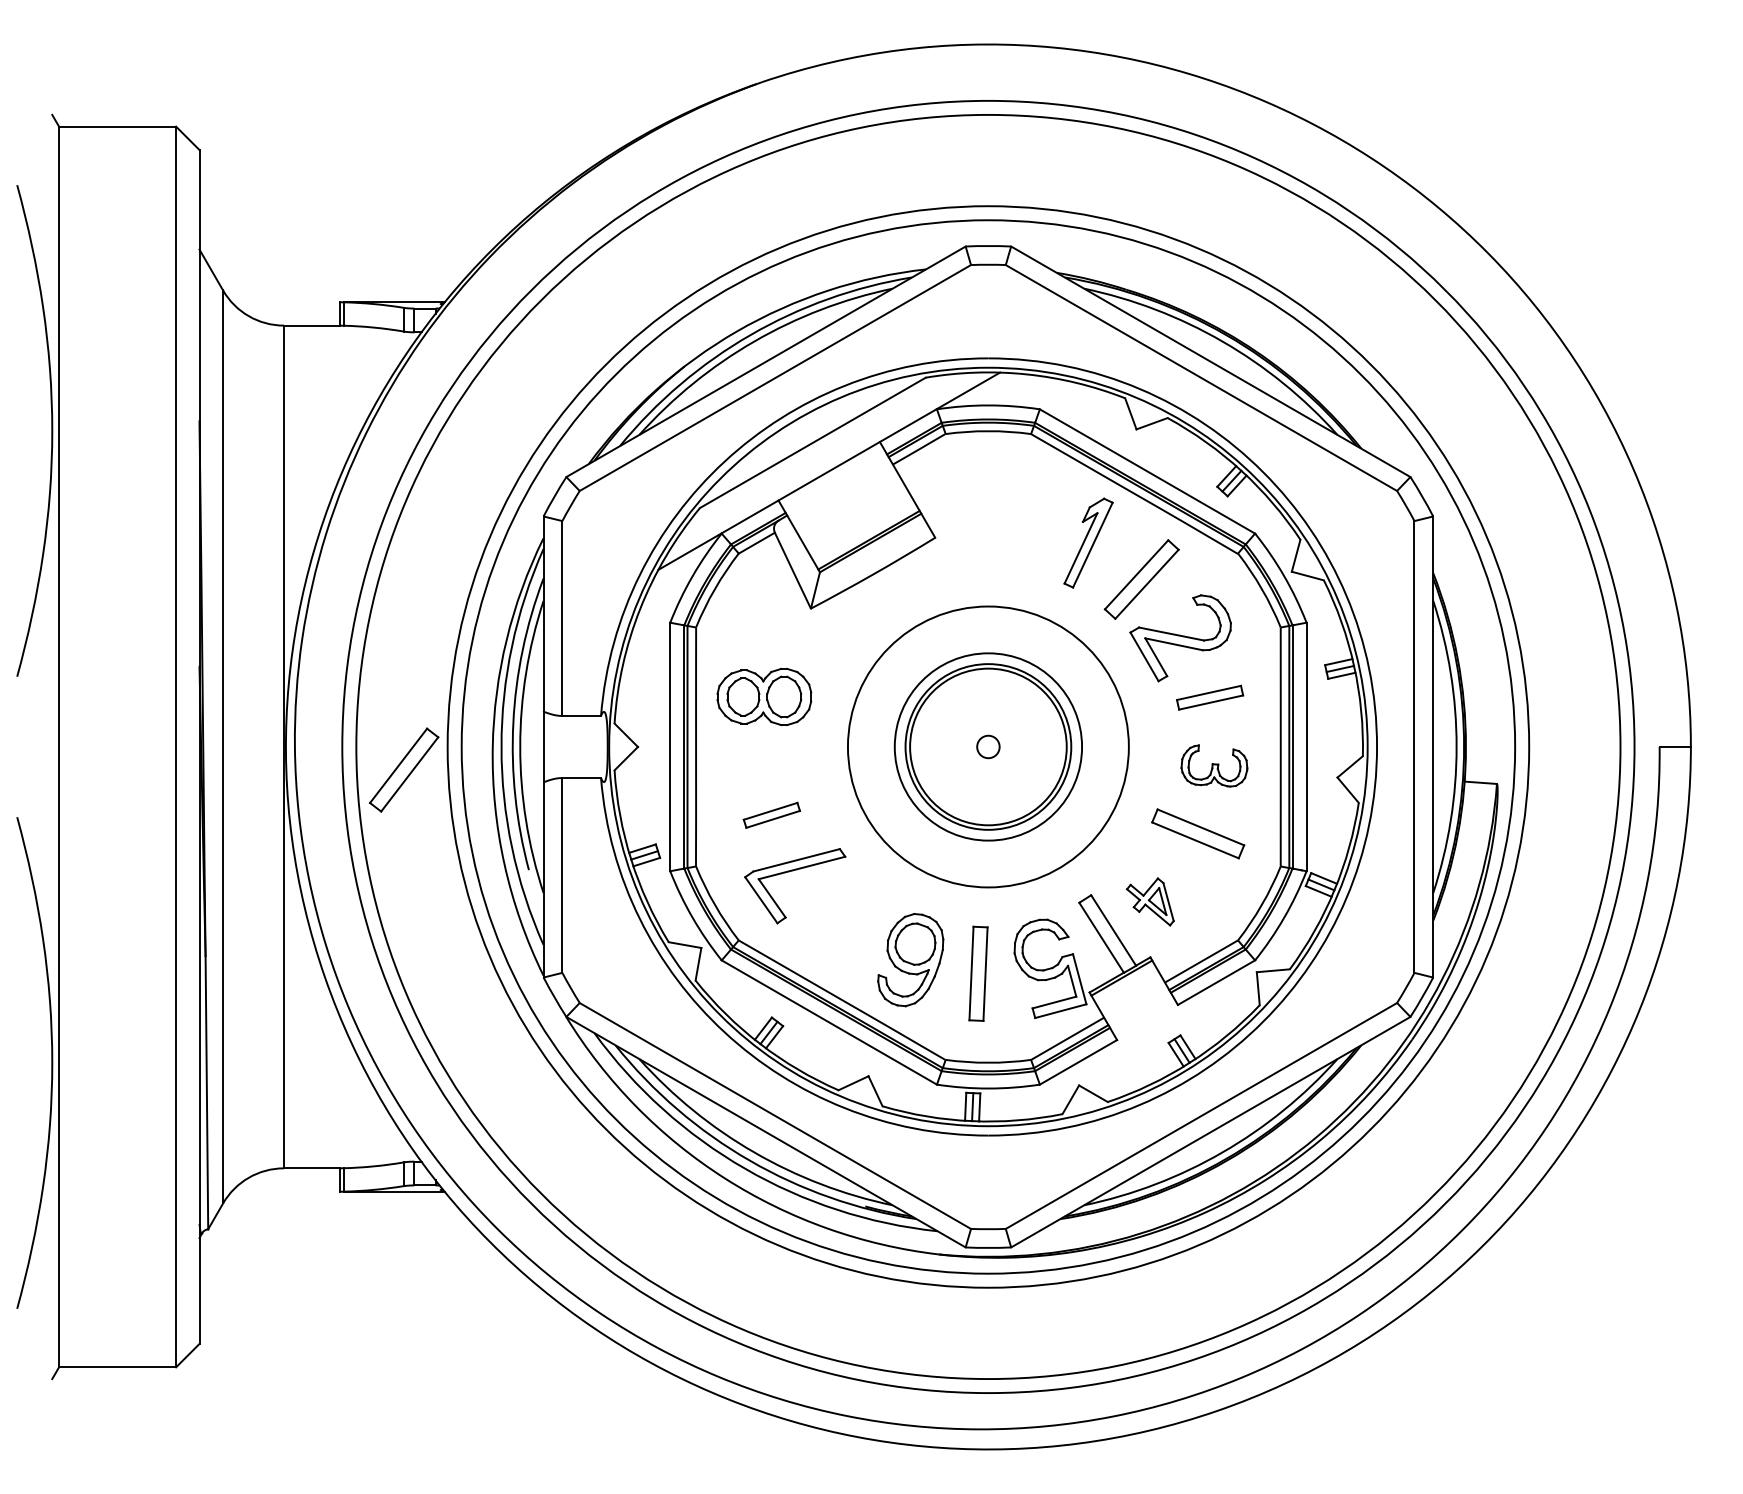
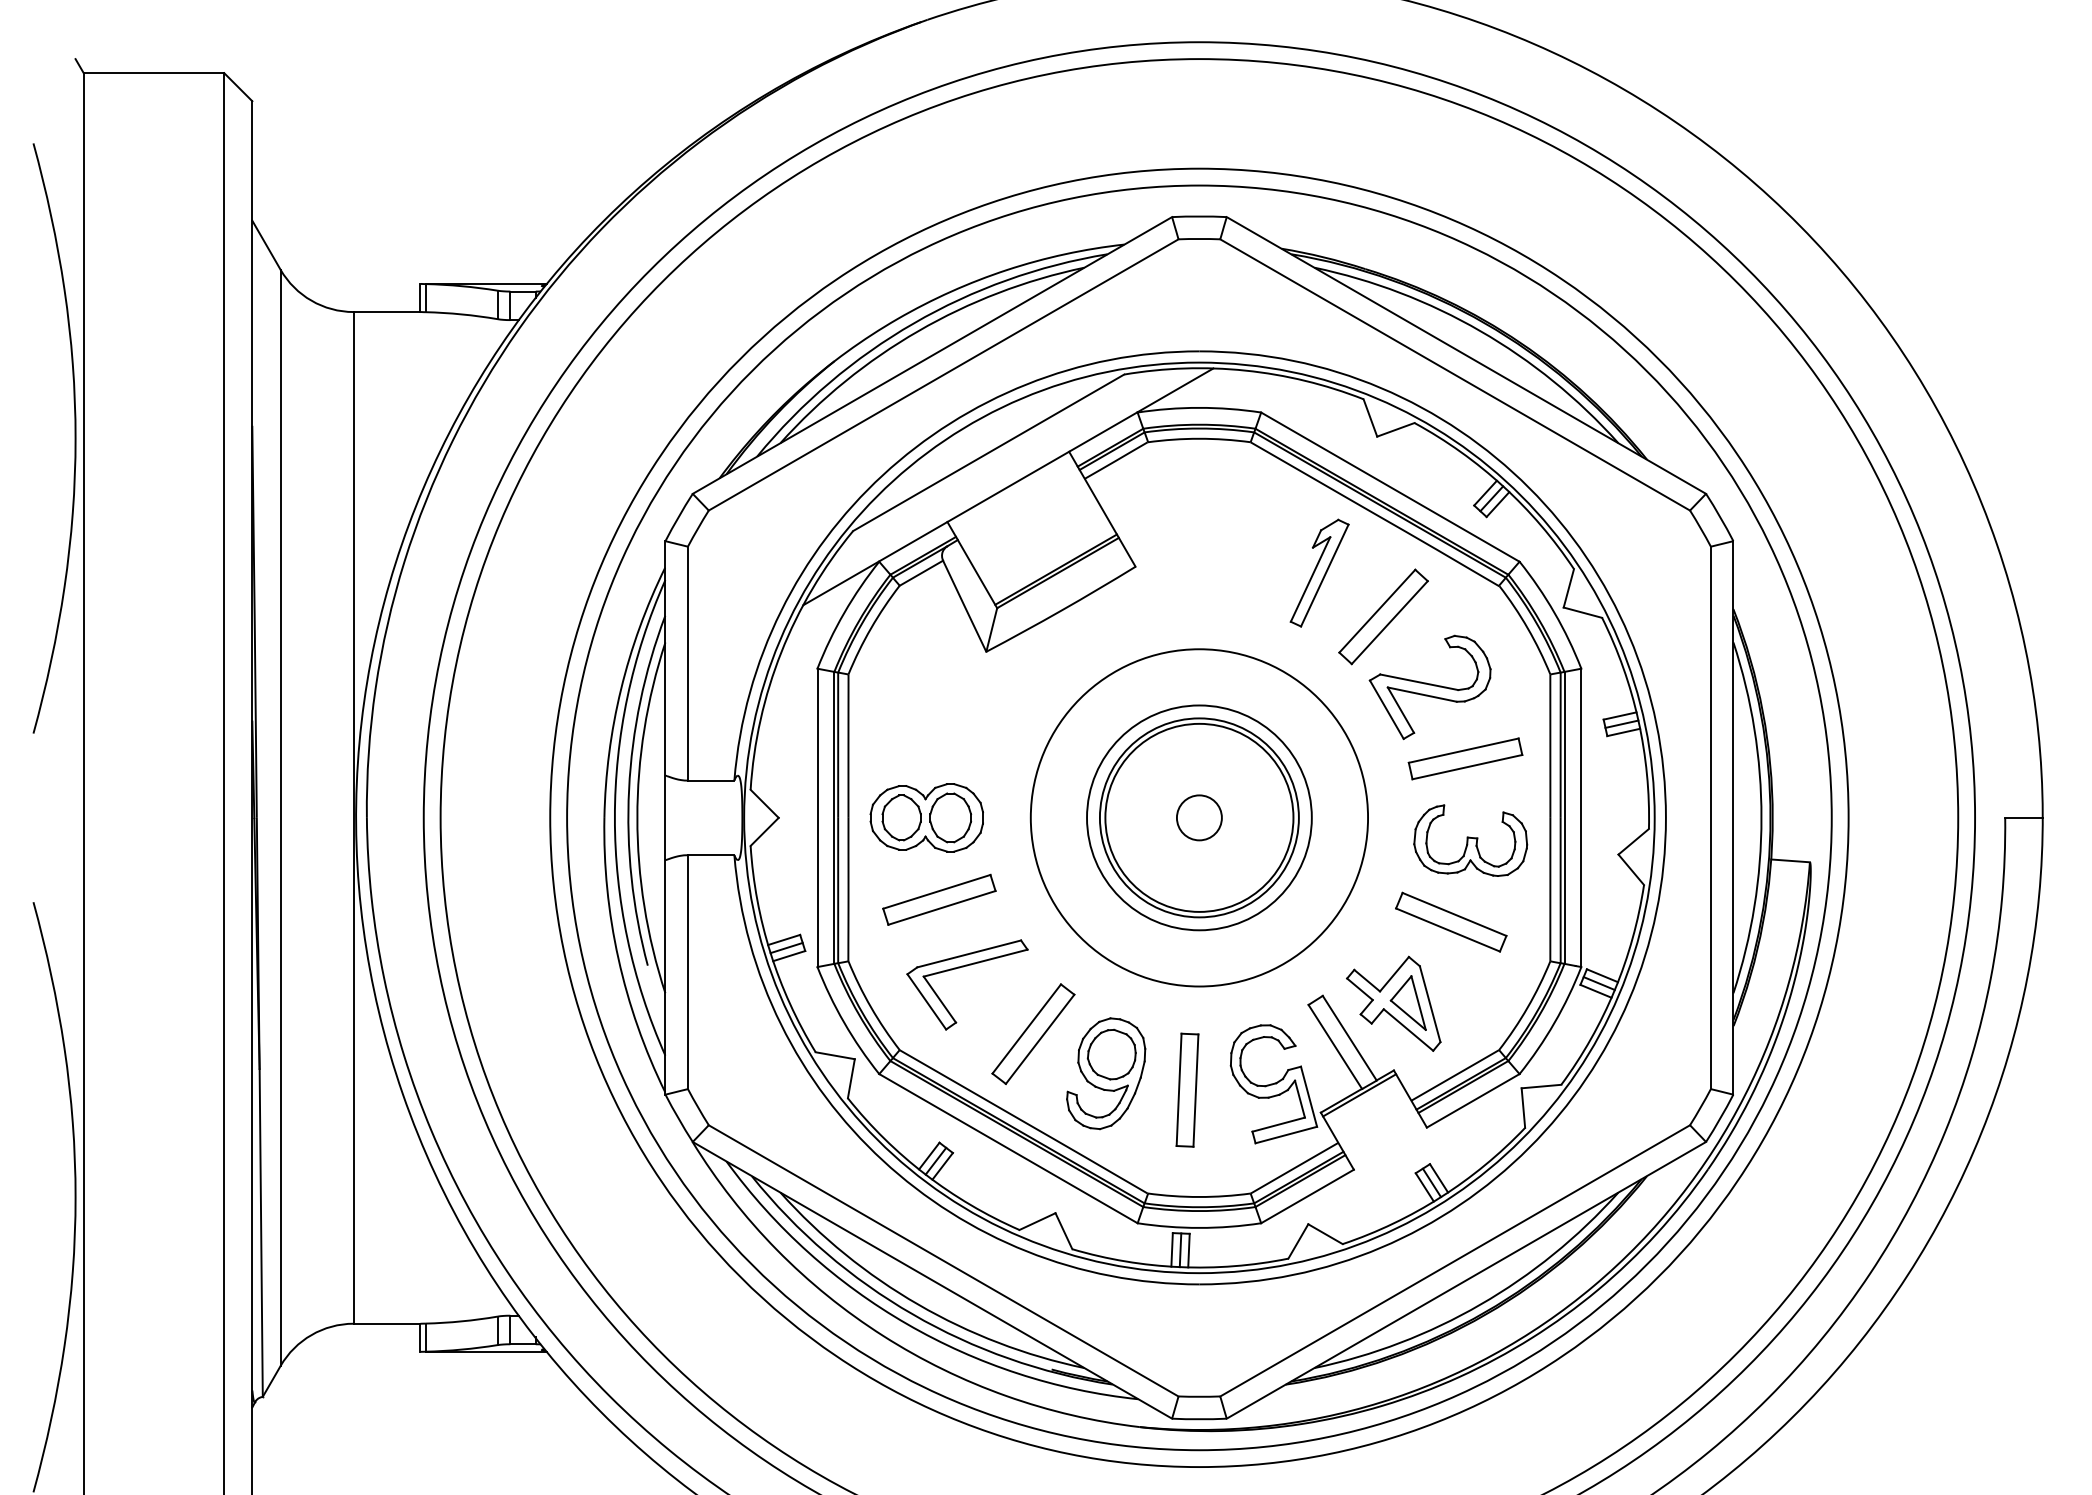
part: (764, 696) -> (927, 817), moved
part: (1209, 697) -> (1464, 758), size x1.43
circle: (988, 746) -> (1199, 817), size x1.67
part: (1214, 765) -> (1470, 840), size x1.43
part: (403, 769) -> (1032, 1033), moved
part: (771, 815) -> (939, 900), size x1.67
part: (1150, 901) -> (1394, 1003), size x1.67

